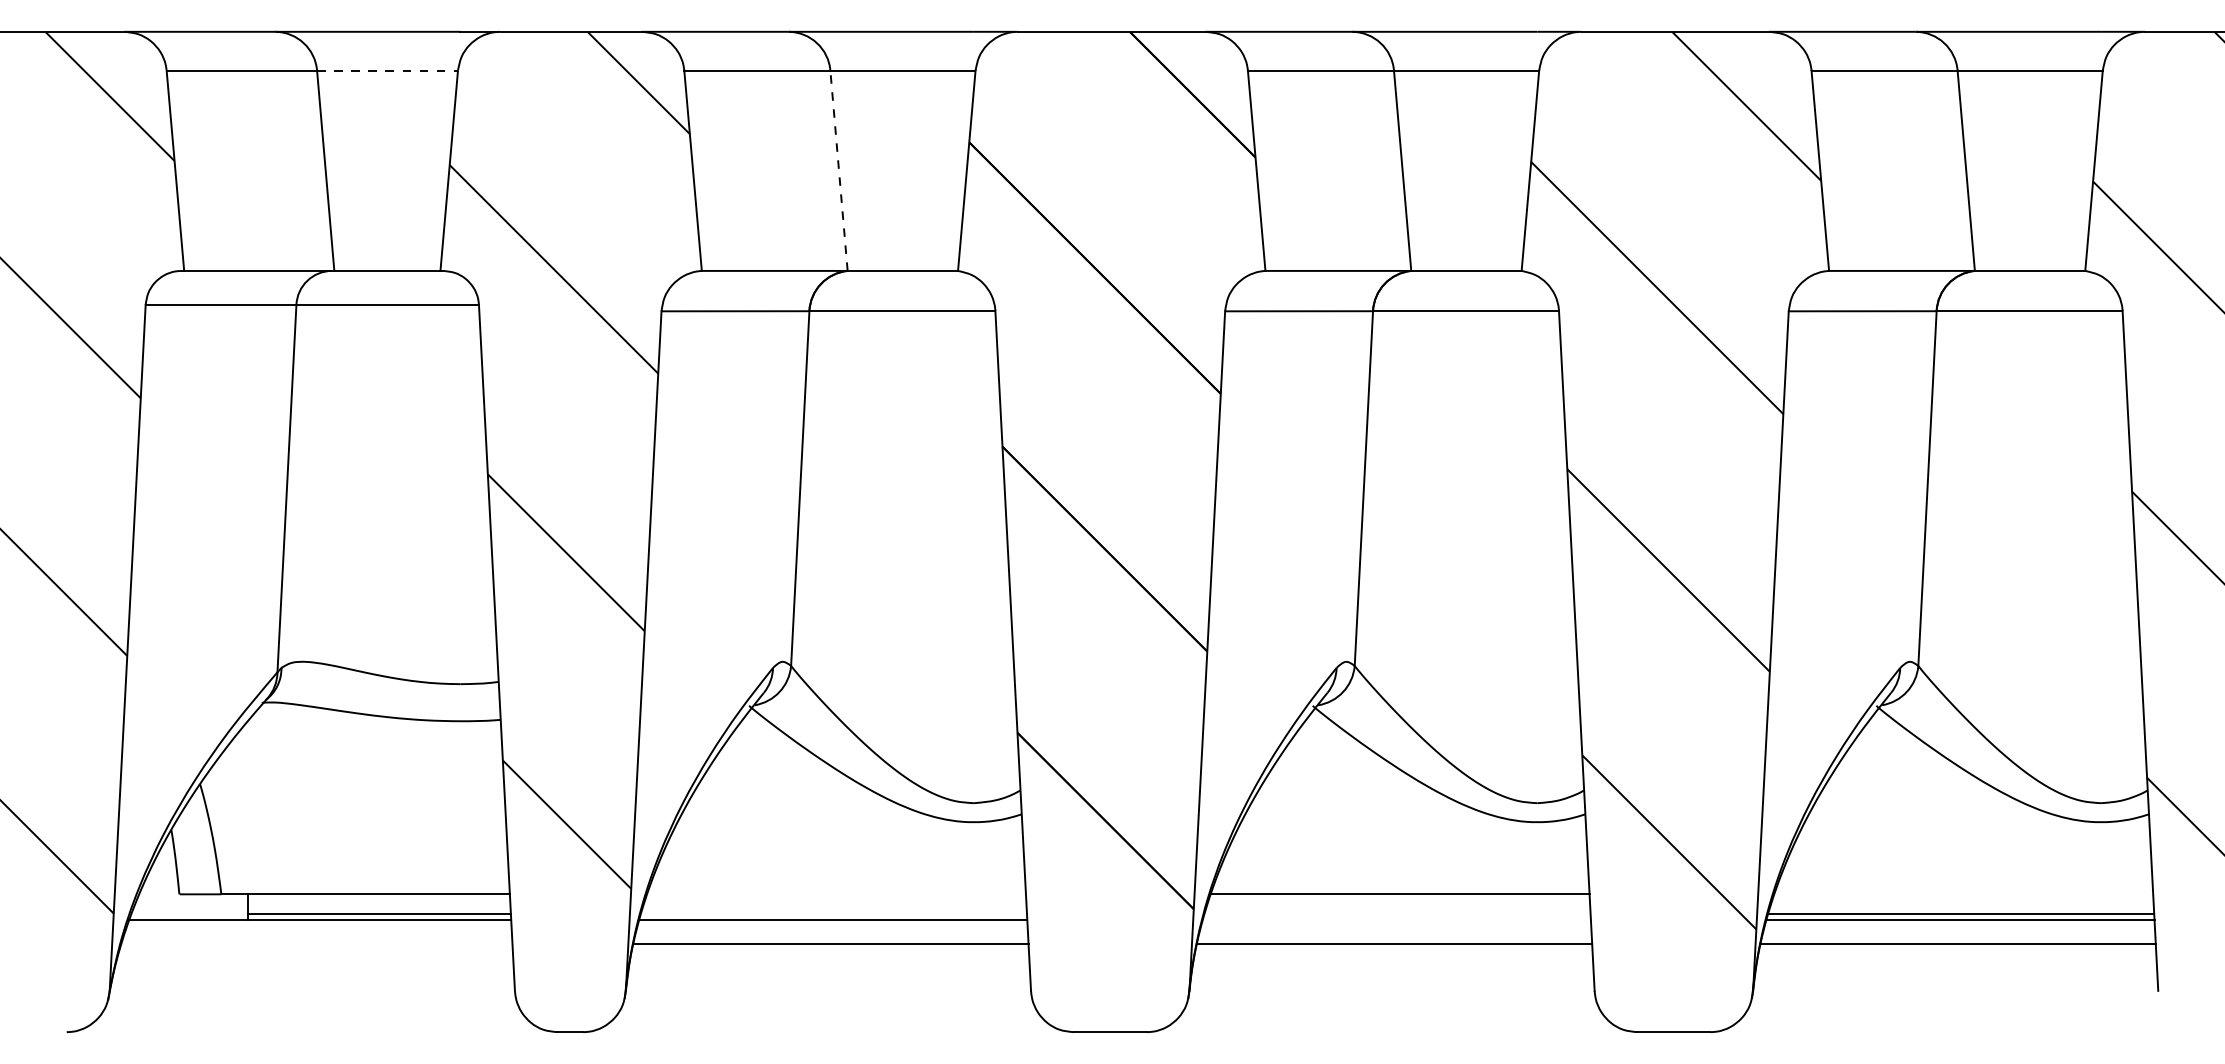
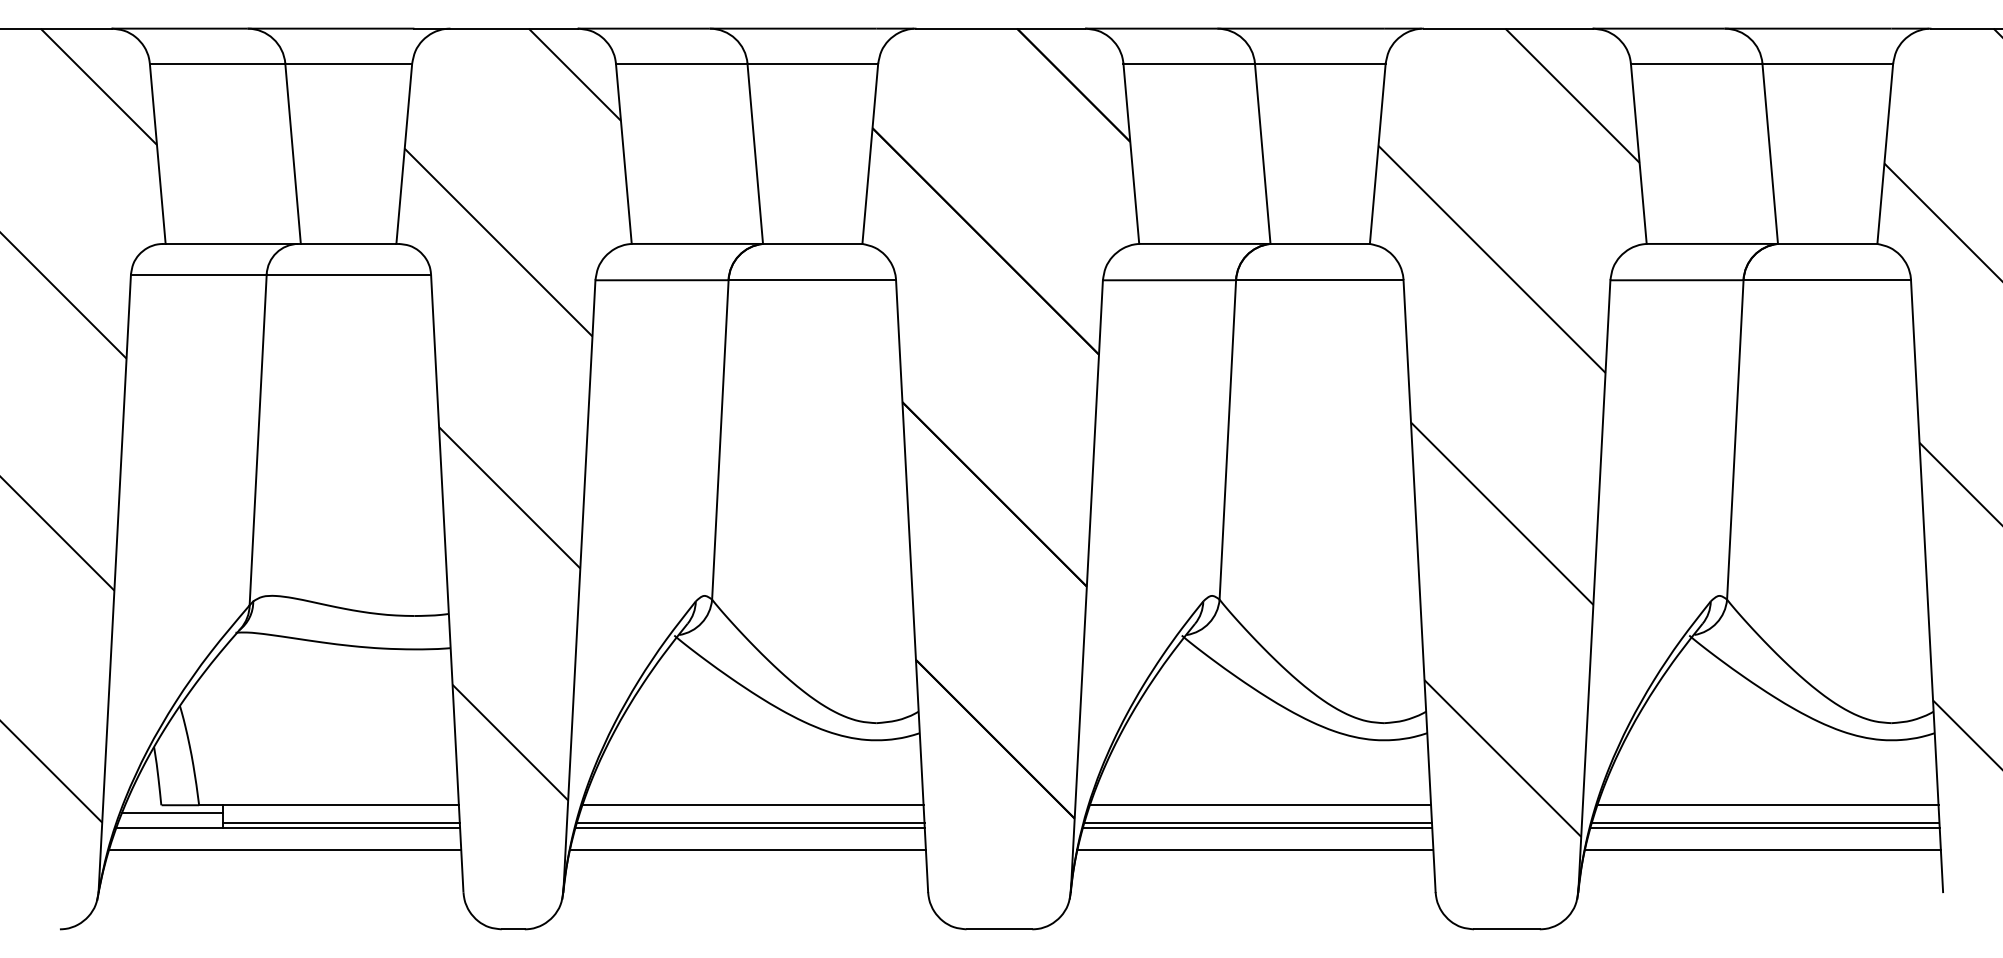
line: (387, 70) -> (348, 63), dashed -> solid
line: (838, 170) -> (754, 153), dashed -> solid
line: (836, 894) -> (752, 805), added
line: (1963, 894) -> (1767, 805), added
line: (191, 903) -> (172, 813), added
line: (833, 914) -> (750, 823), added
line: (1397, 914) -> (1258, 823), added
line: (1396, 919) -> (1257, 827), added
line: (316, 944) -> (284, 850), added

